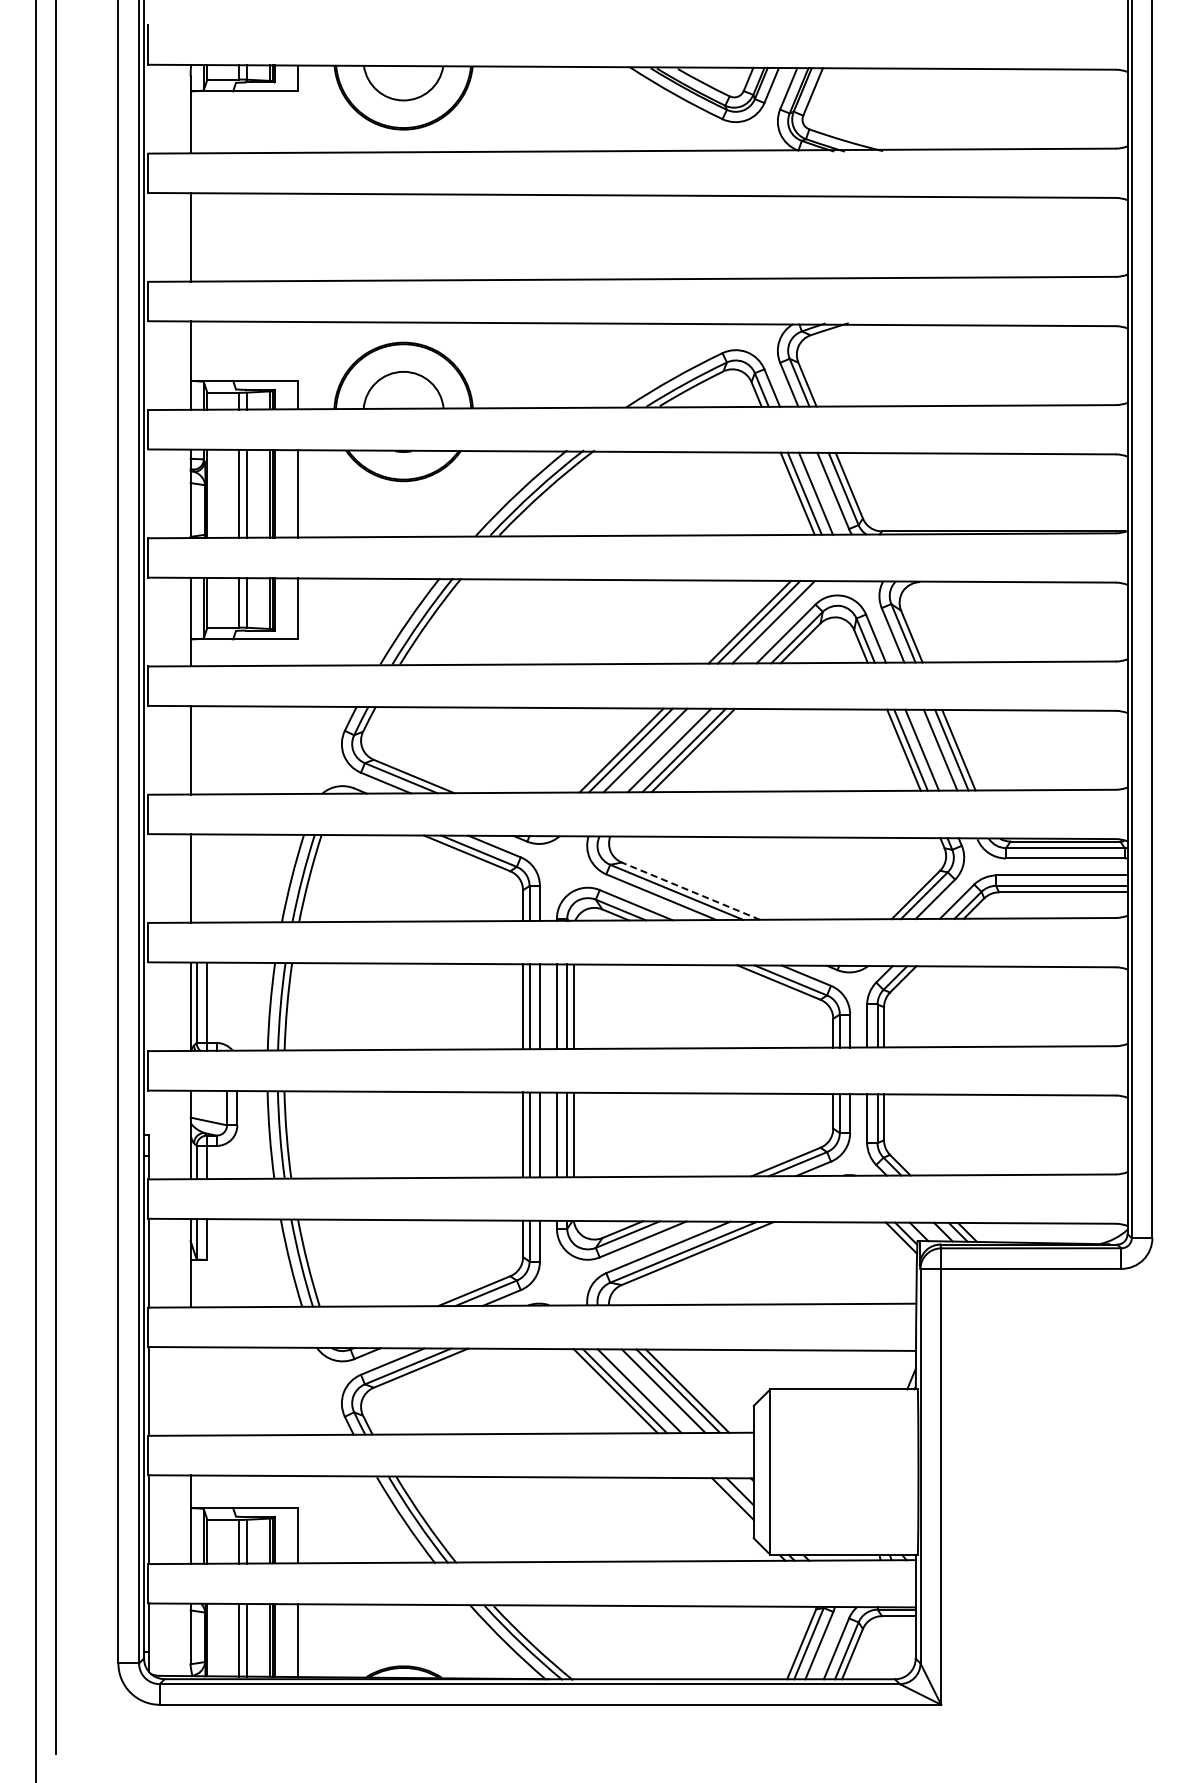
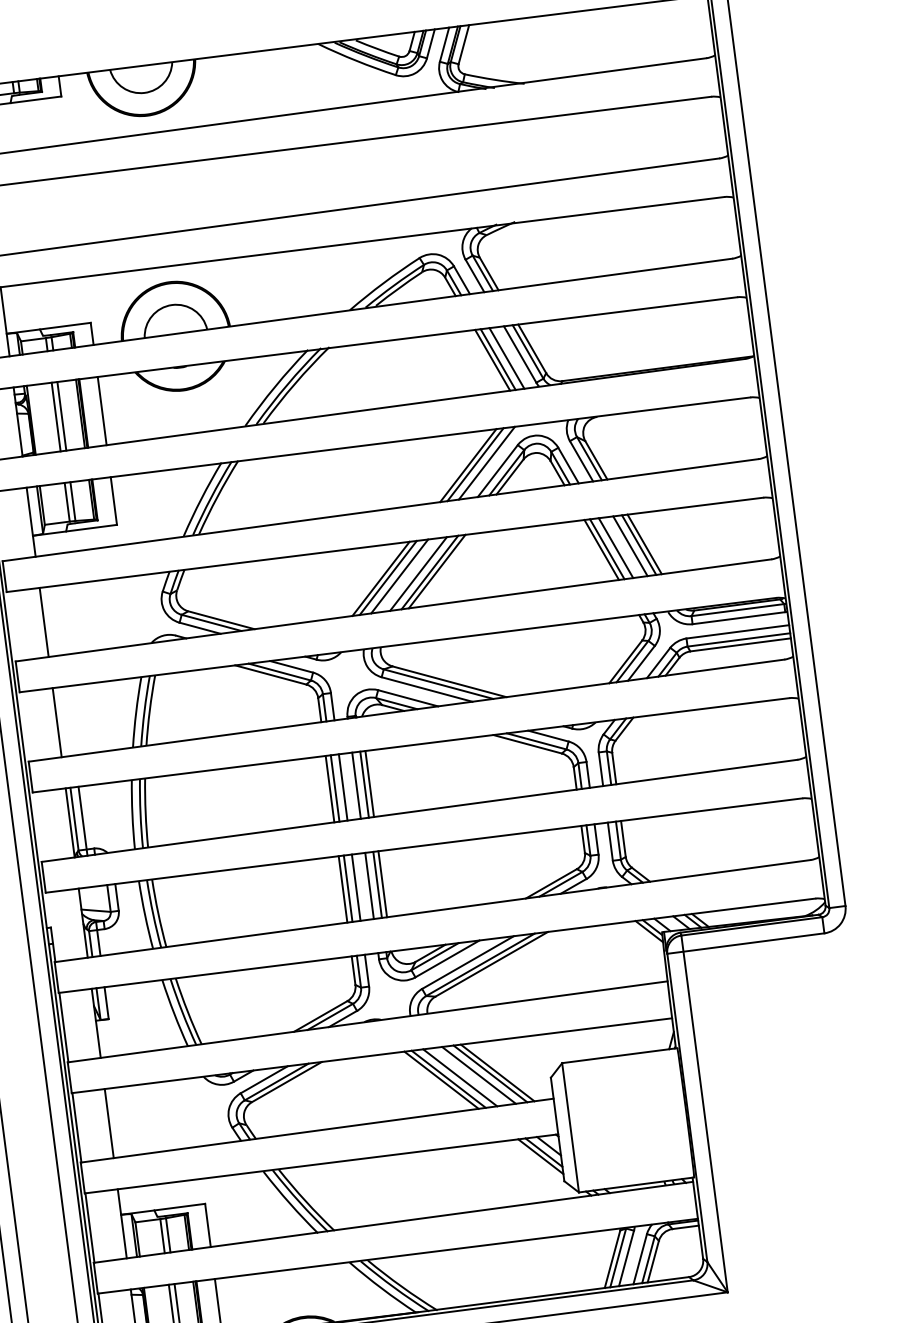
line: (690, 891) -> (449, 682), dashed -> solid
line: (190, 1391) -> (109, 1123), added
line: (727, 1503) -> (540, 1156), added

